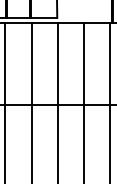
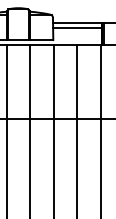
line: (84, 4) -> (77, 28), added

